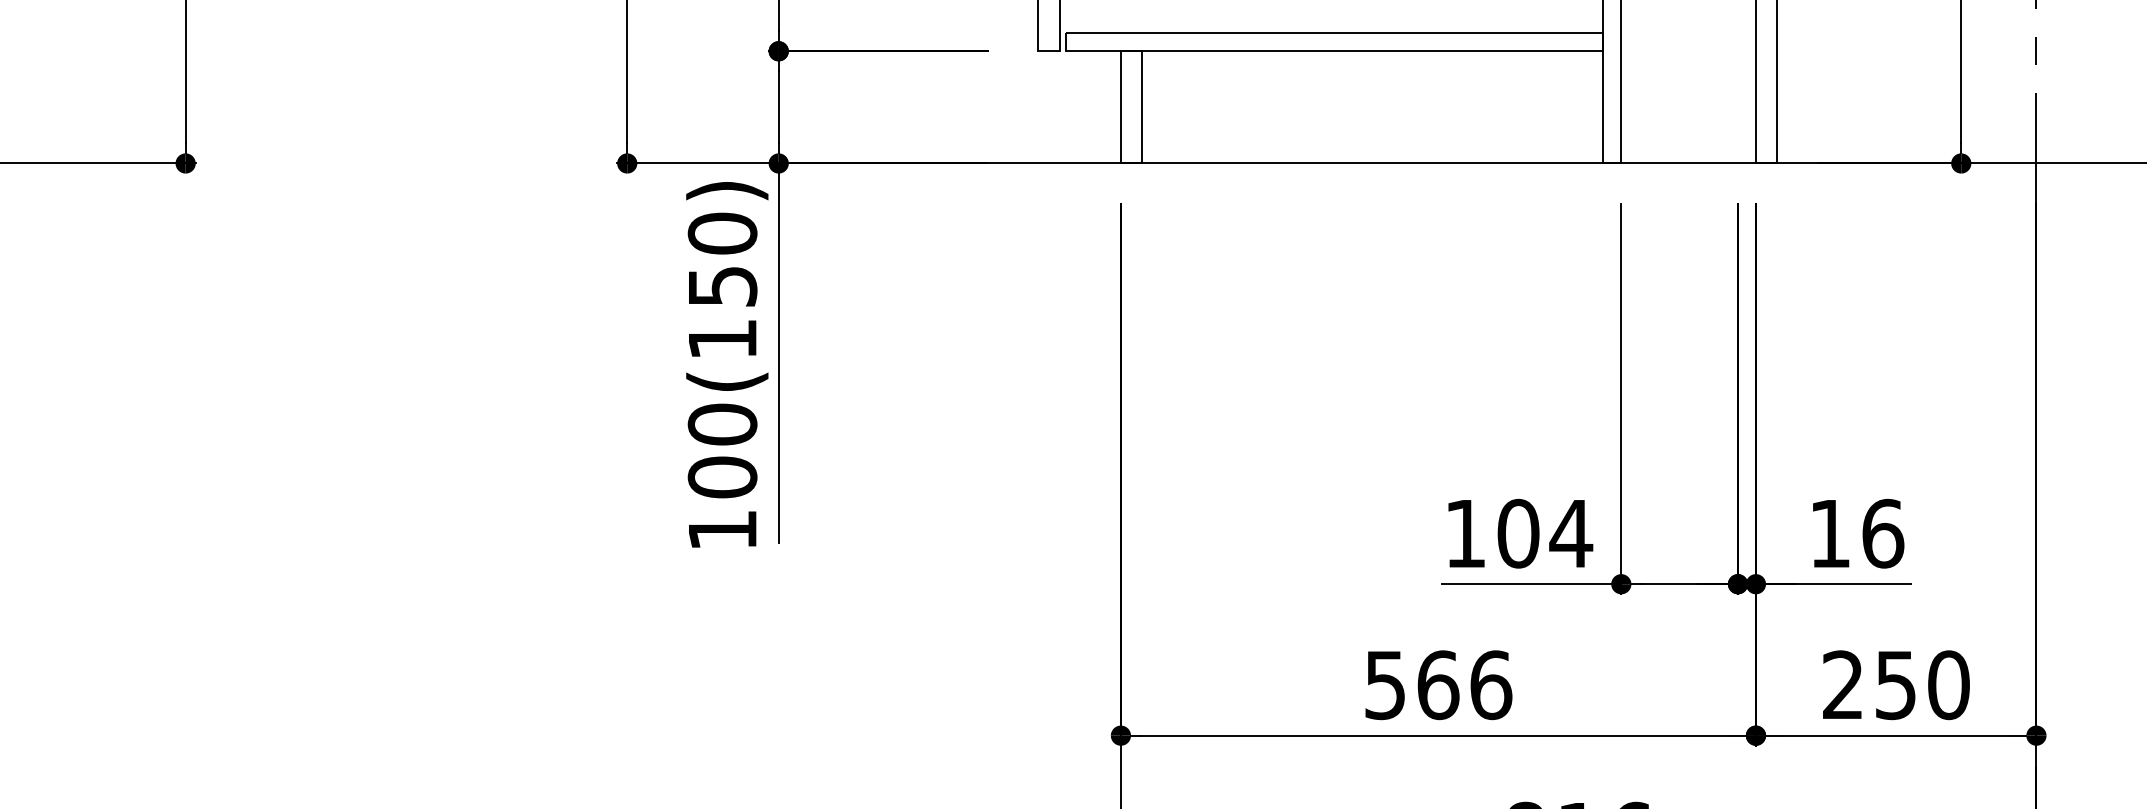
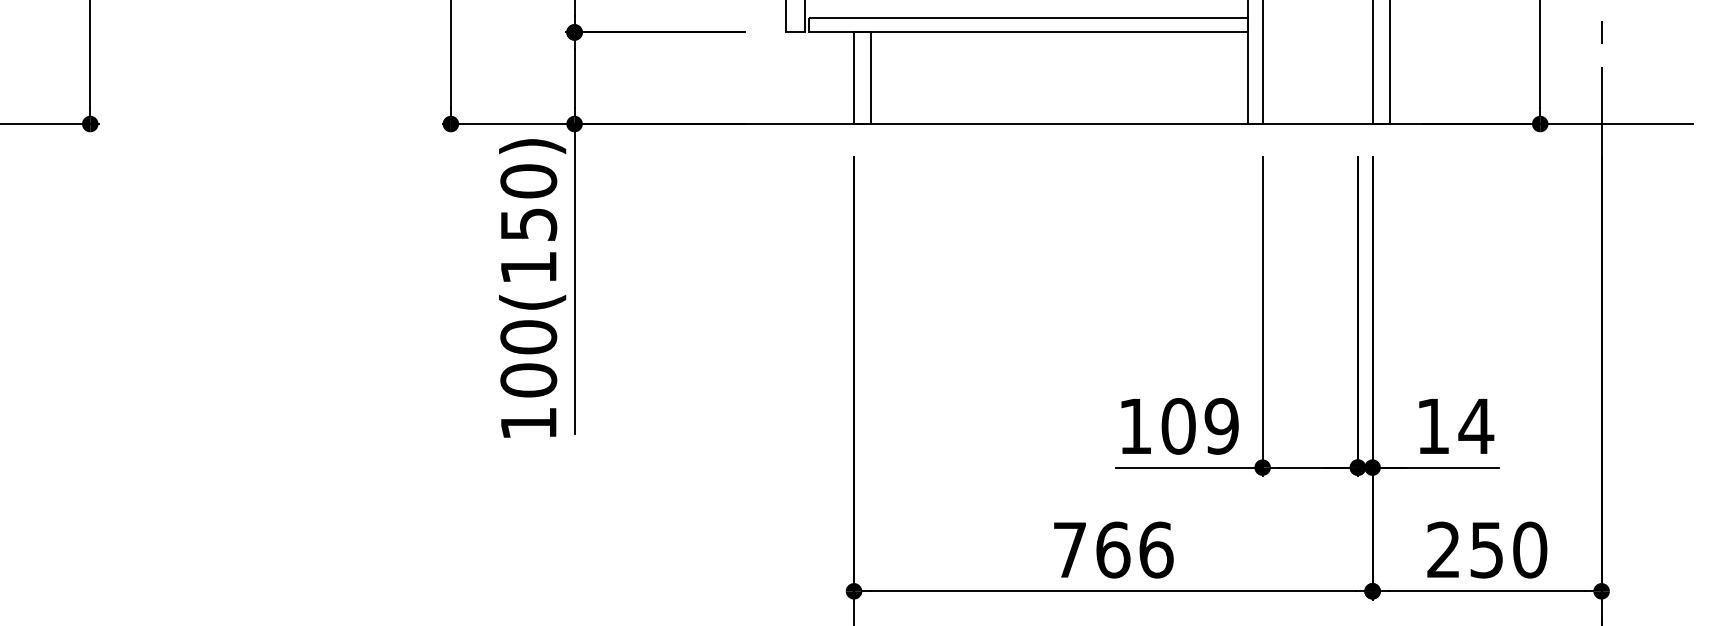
text: (1571, 533) -> (1221, 426), 104 -> 109
text: (1882, 533) -> (1475, 426), 16 -> 14
text: (1384, 685) -> (1069, 550), 566 -> 766

